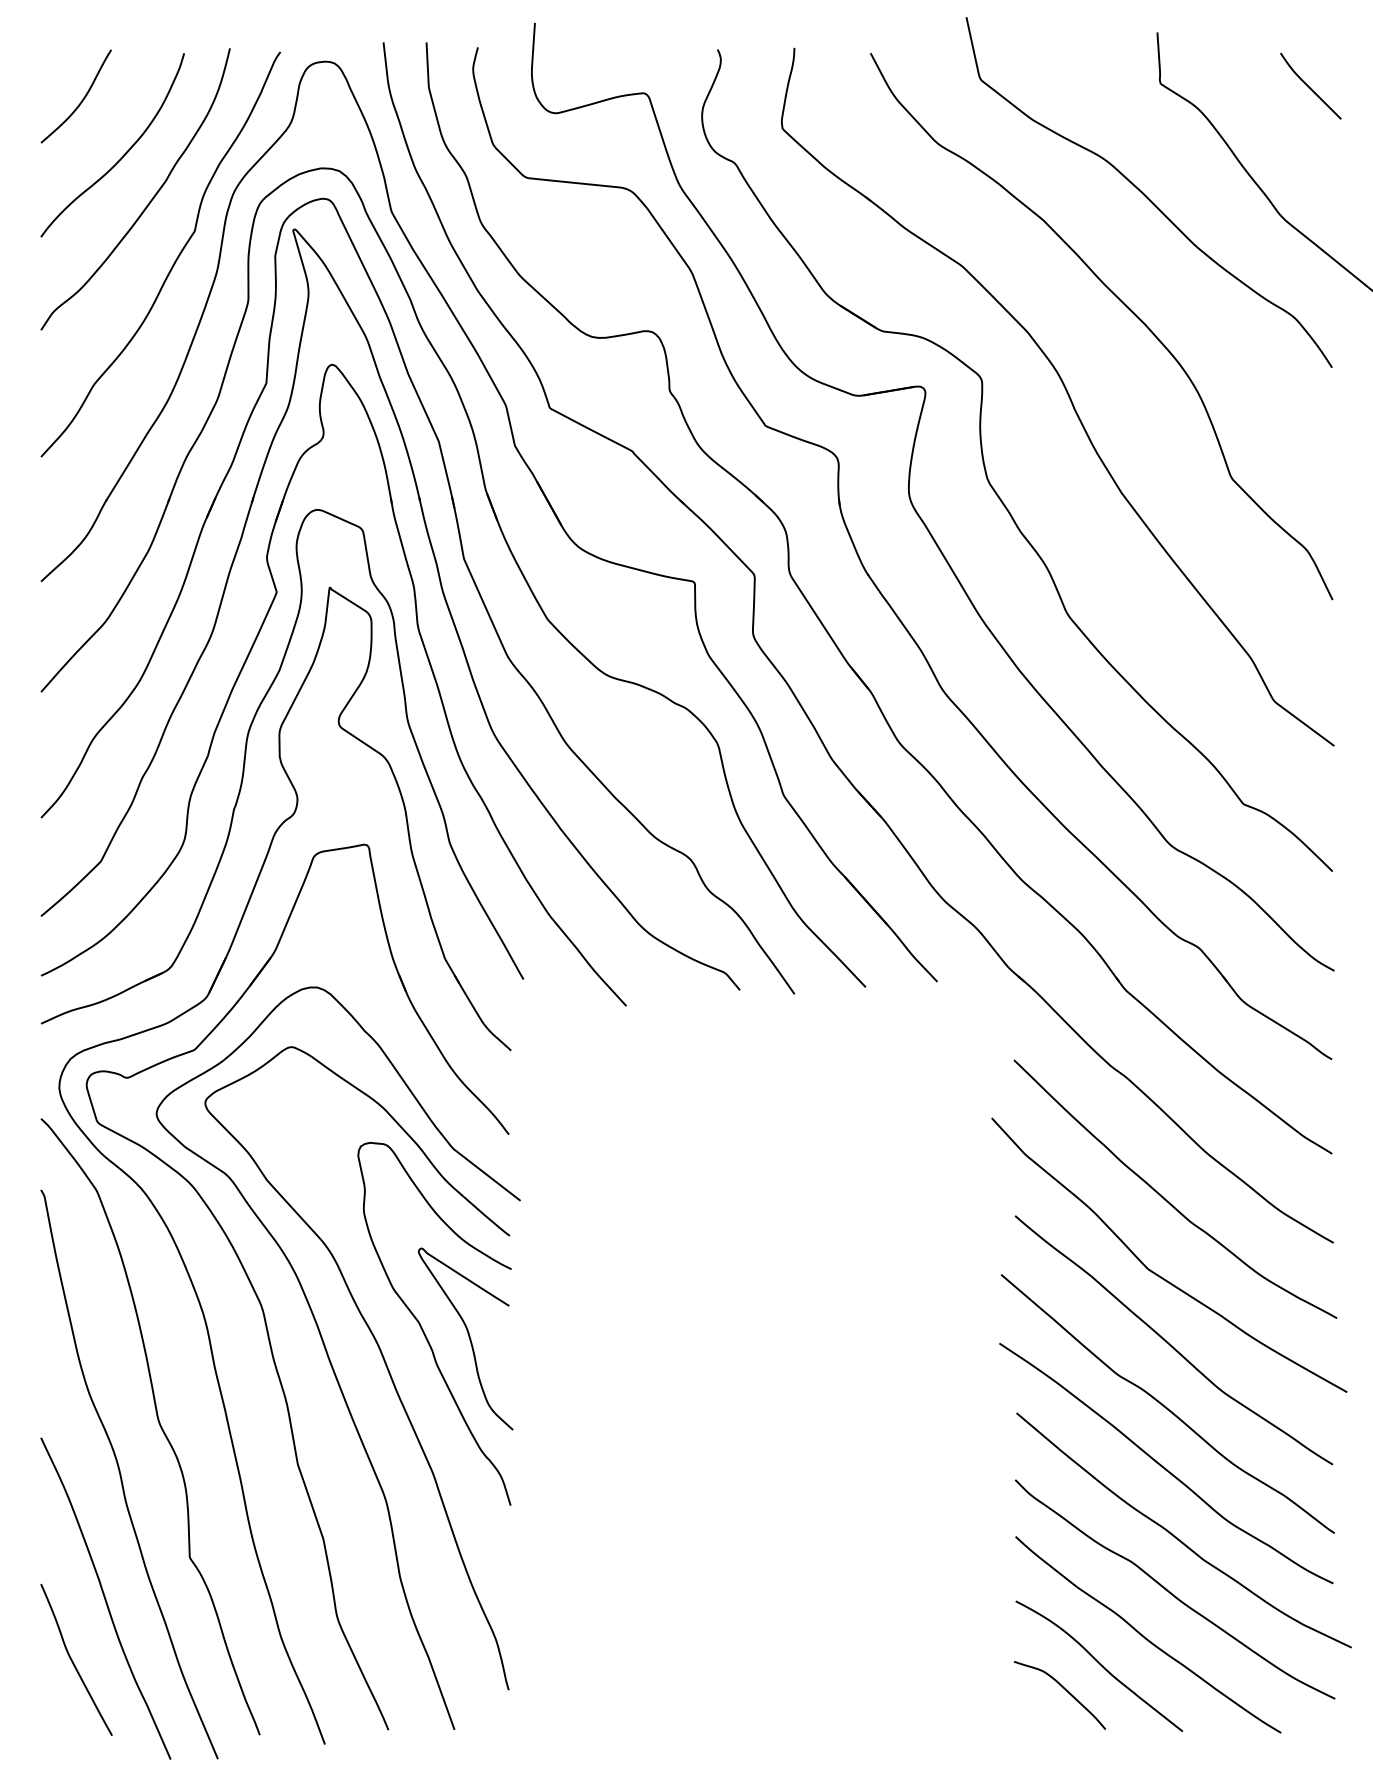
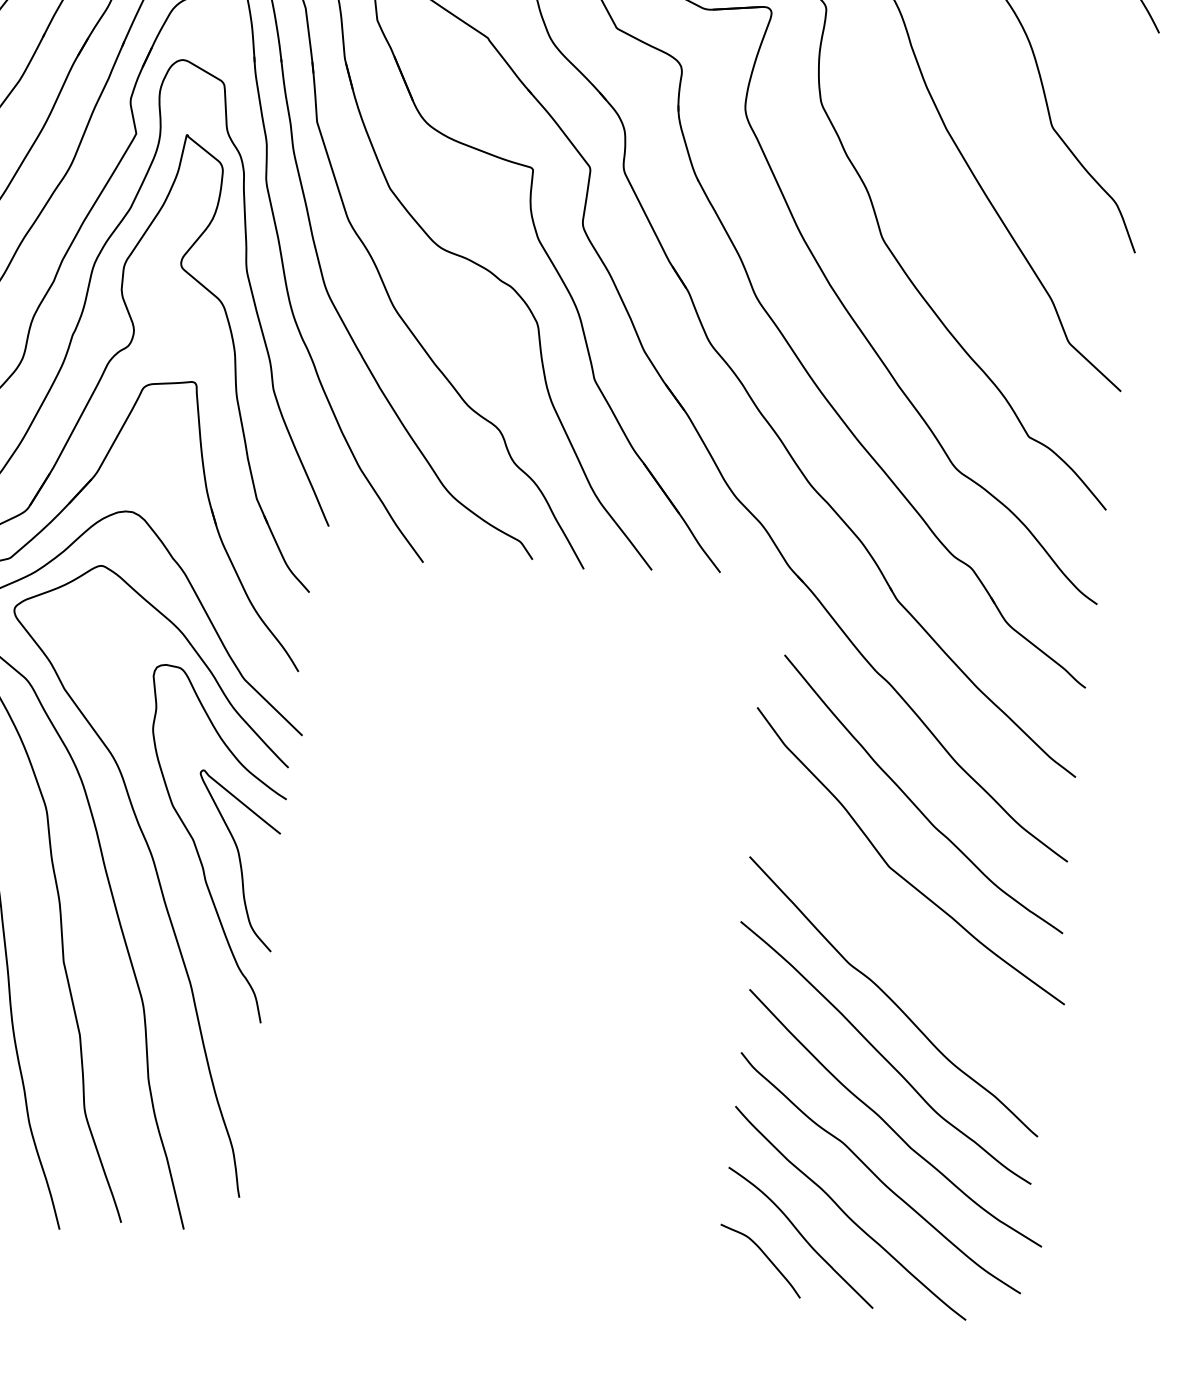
curve: (1170, 1343) -> (902, 939), removed

